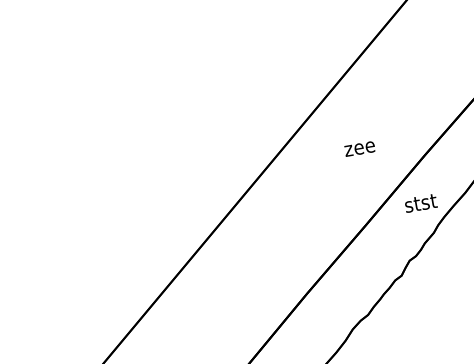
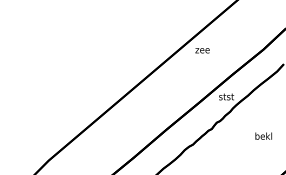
text: (359, 148) -> (202, 50), moved

